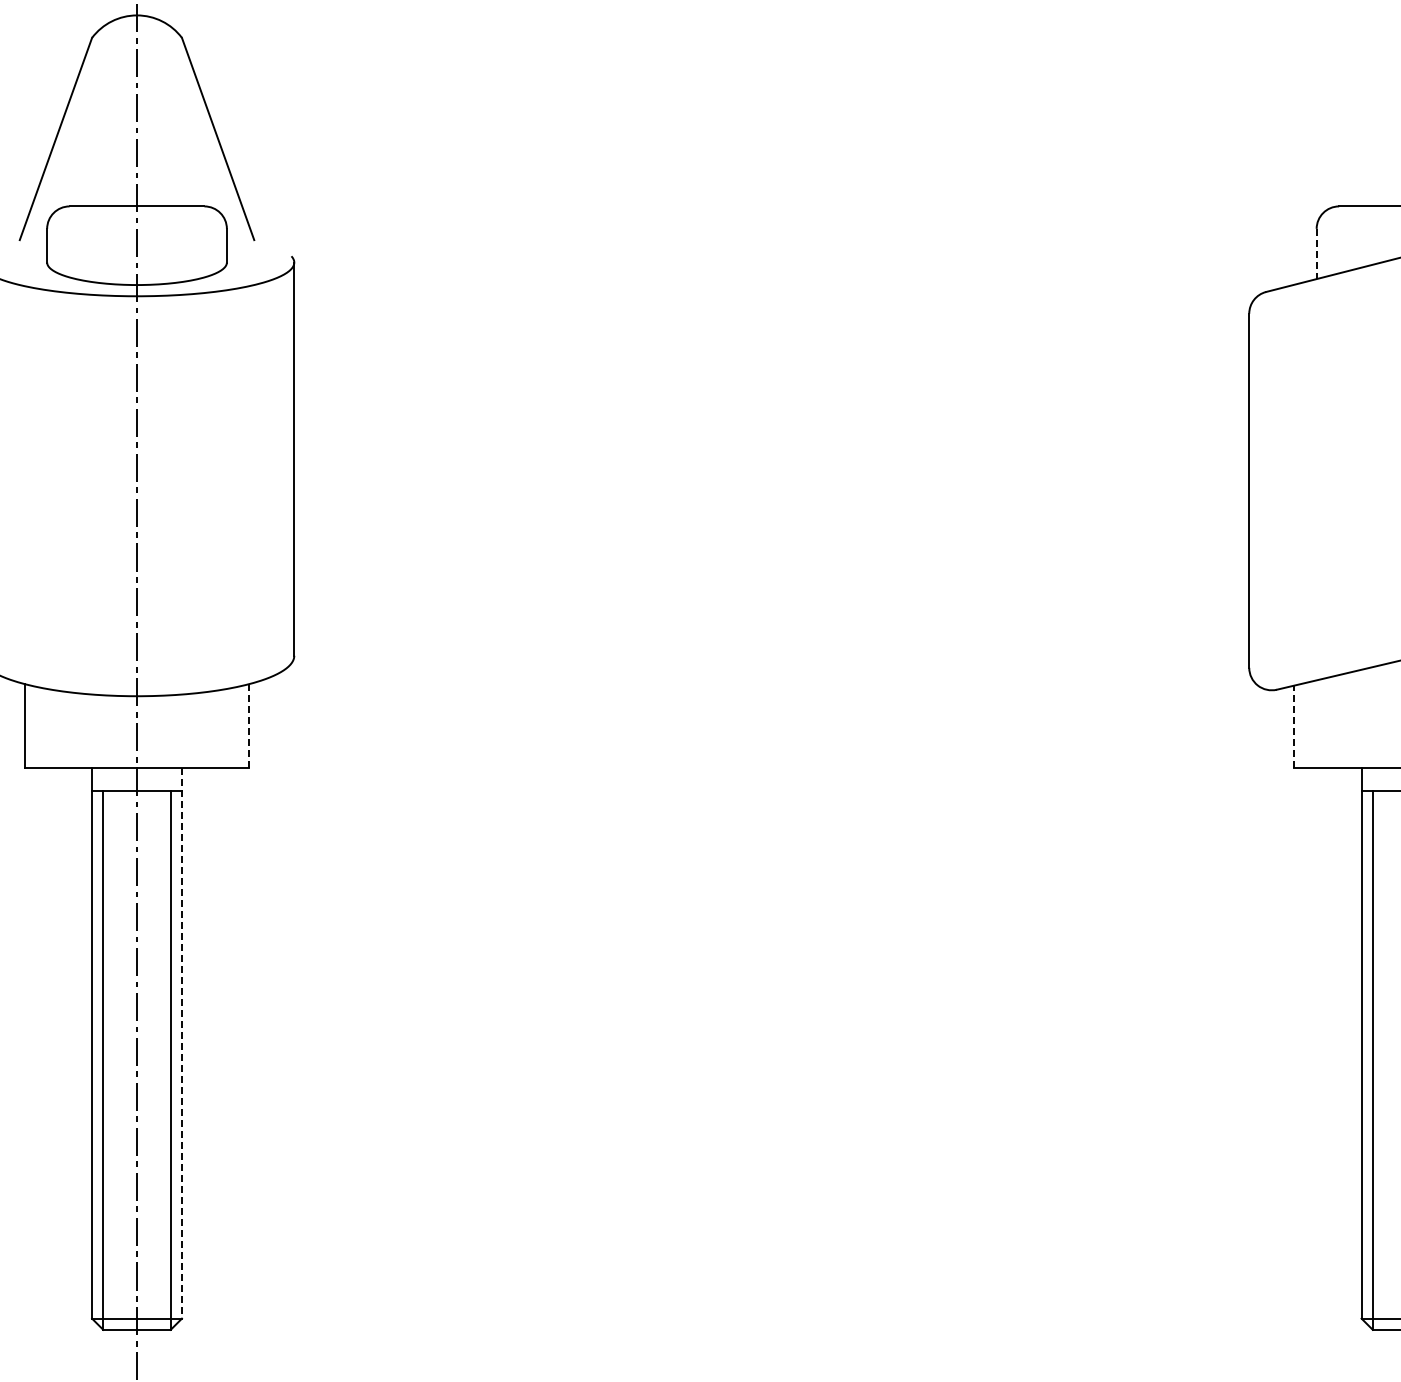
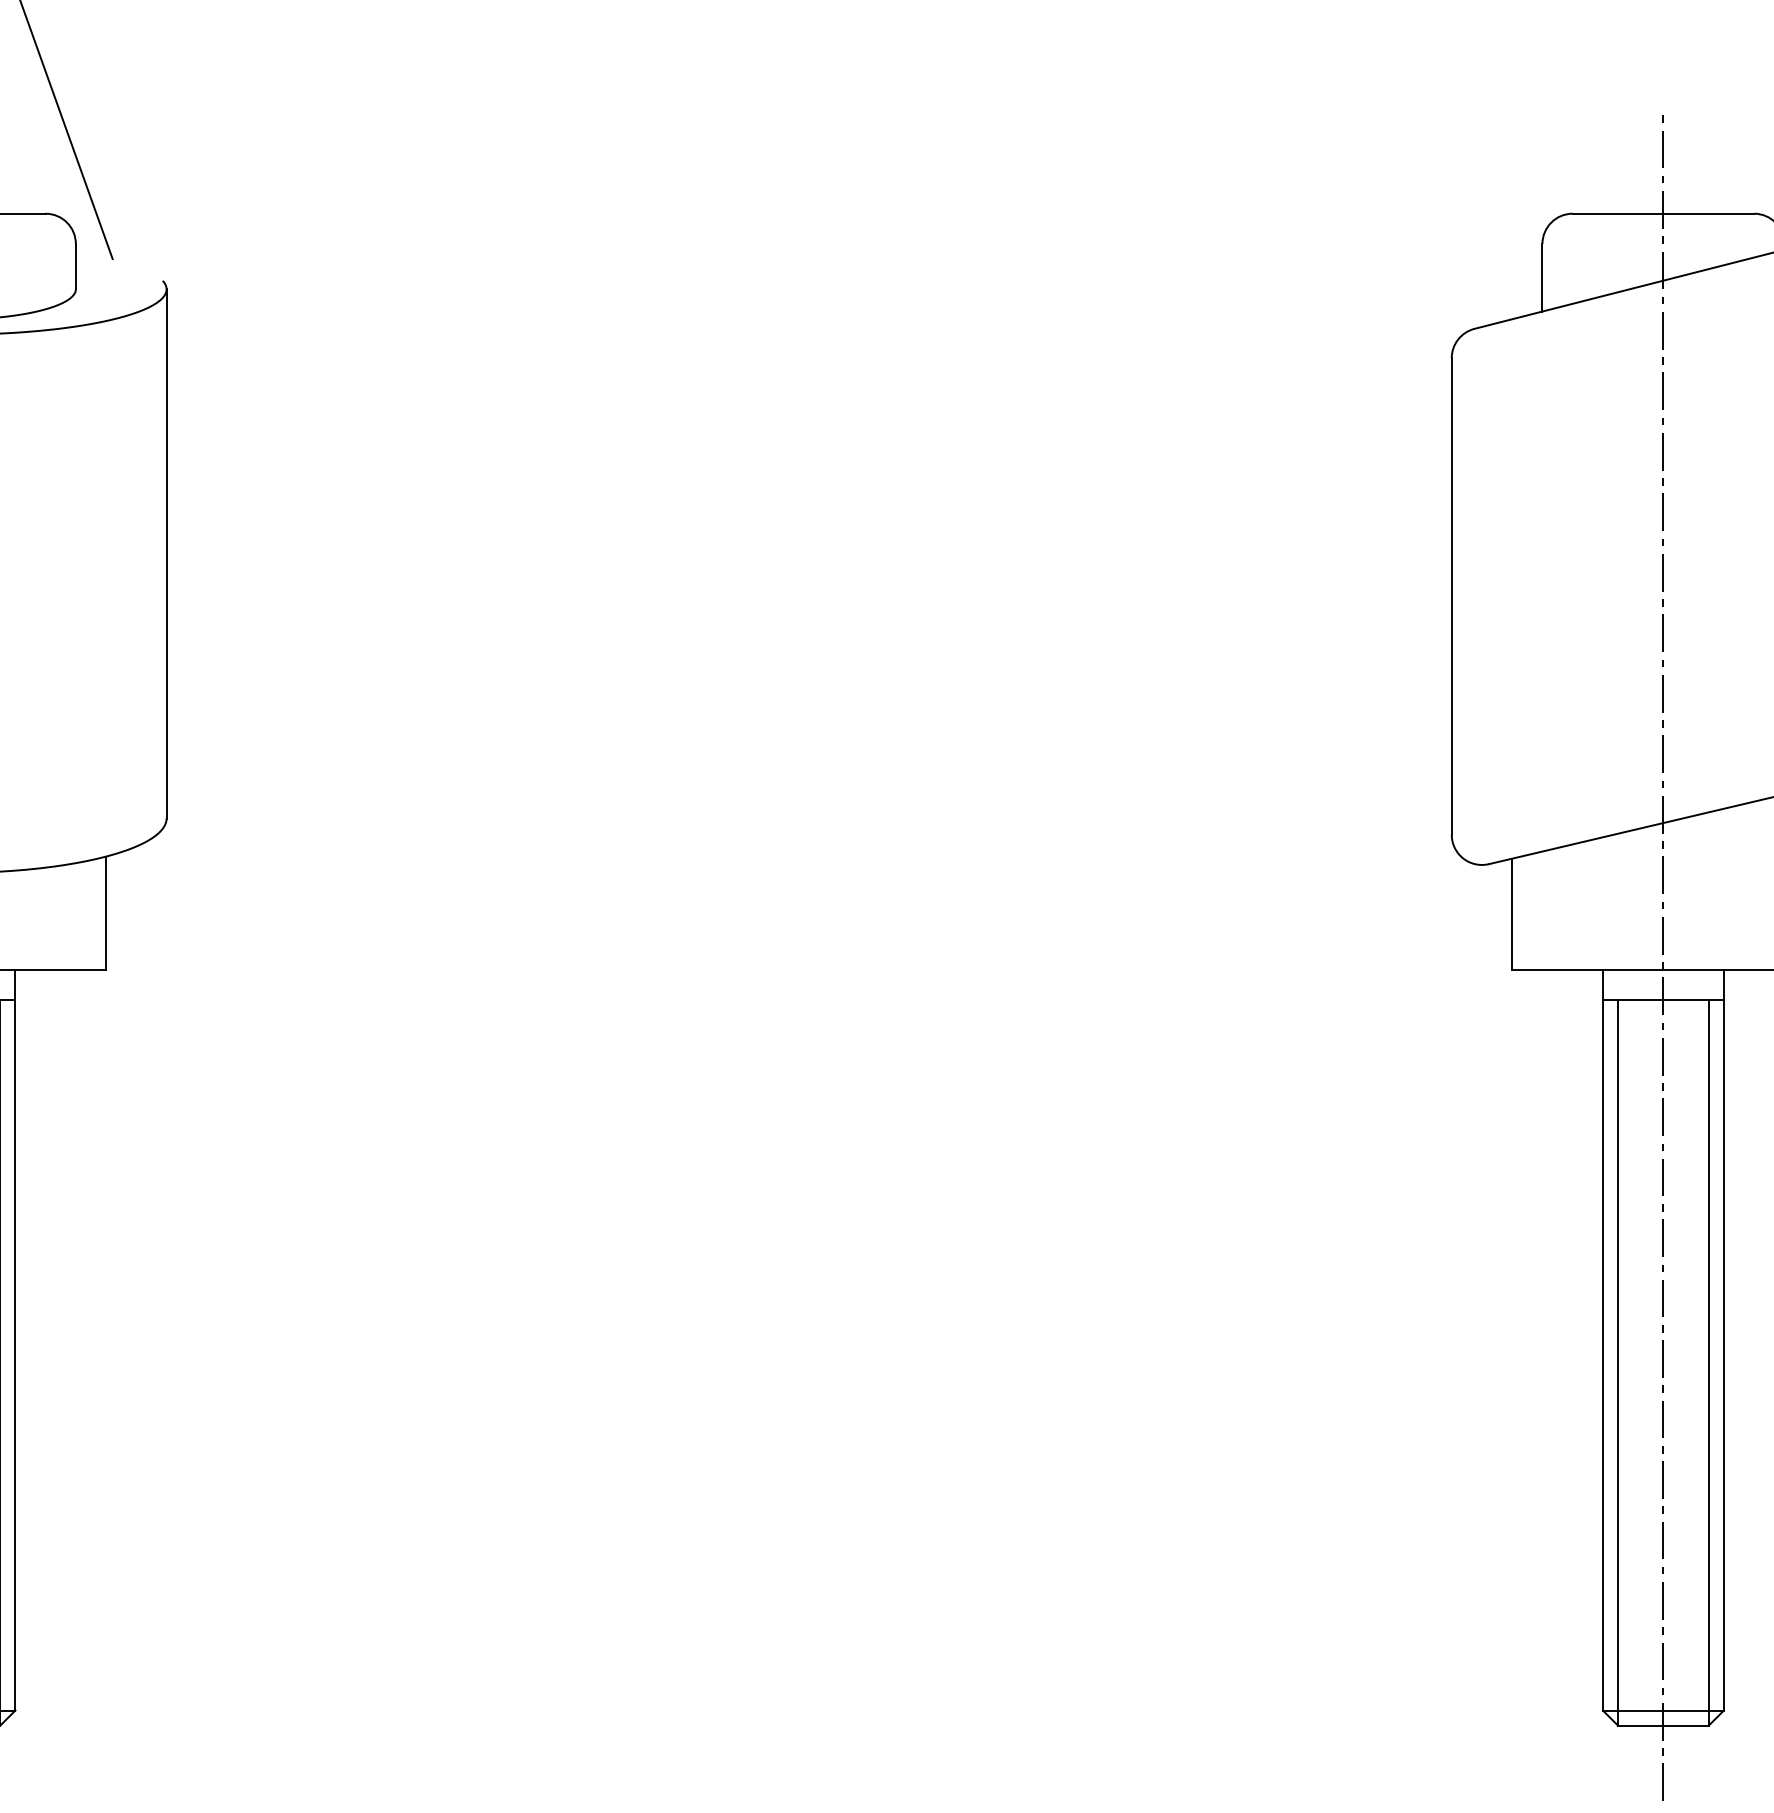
line: (1316, 254) -> (1542, 278), dashed -> solid
line: (249, 725) -> (106, 912), dashed -> solid
line: (1294, 726) -> (1512, 913), dashed -> solid
line: (181, 1043) -> (14, 1340), dashed -> solid

